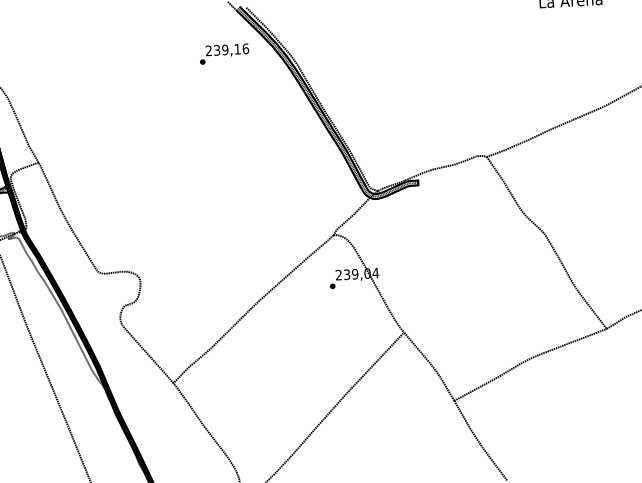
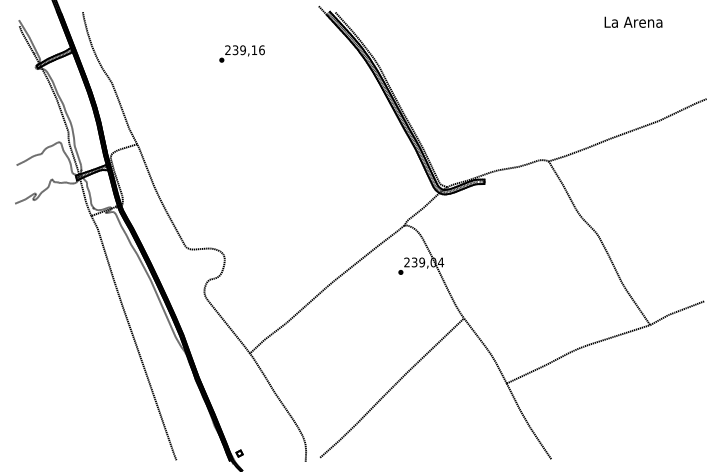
text: (223, 53) -> (241, 53), moved

